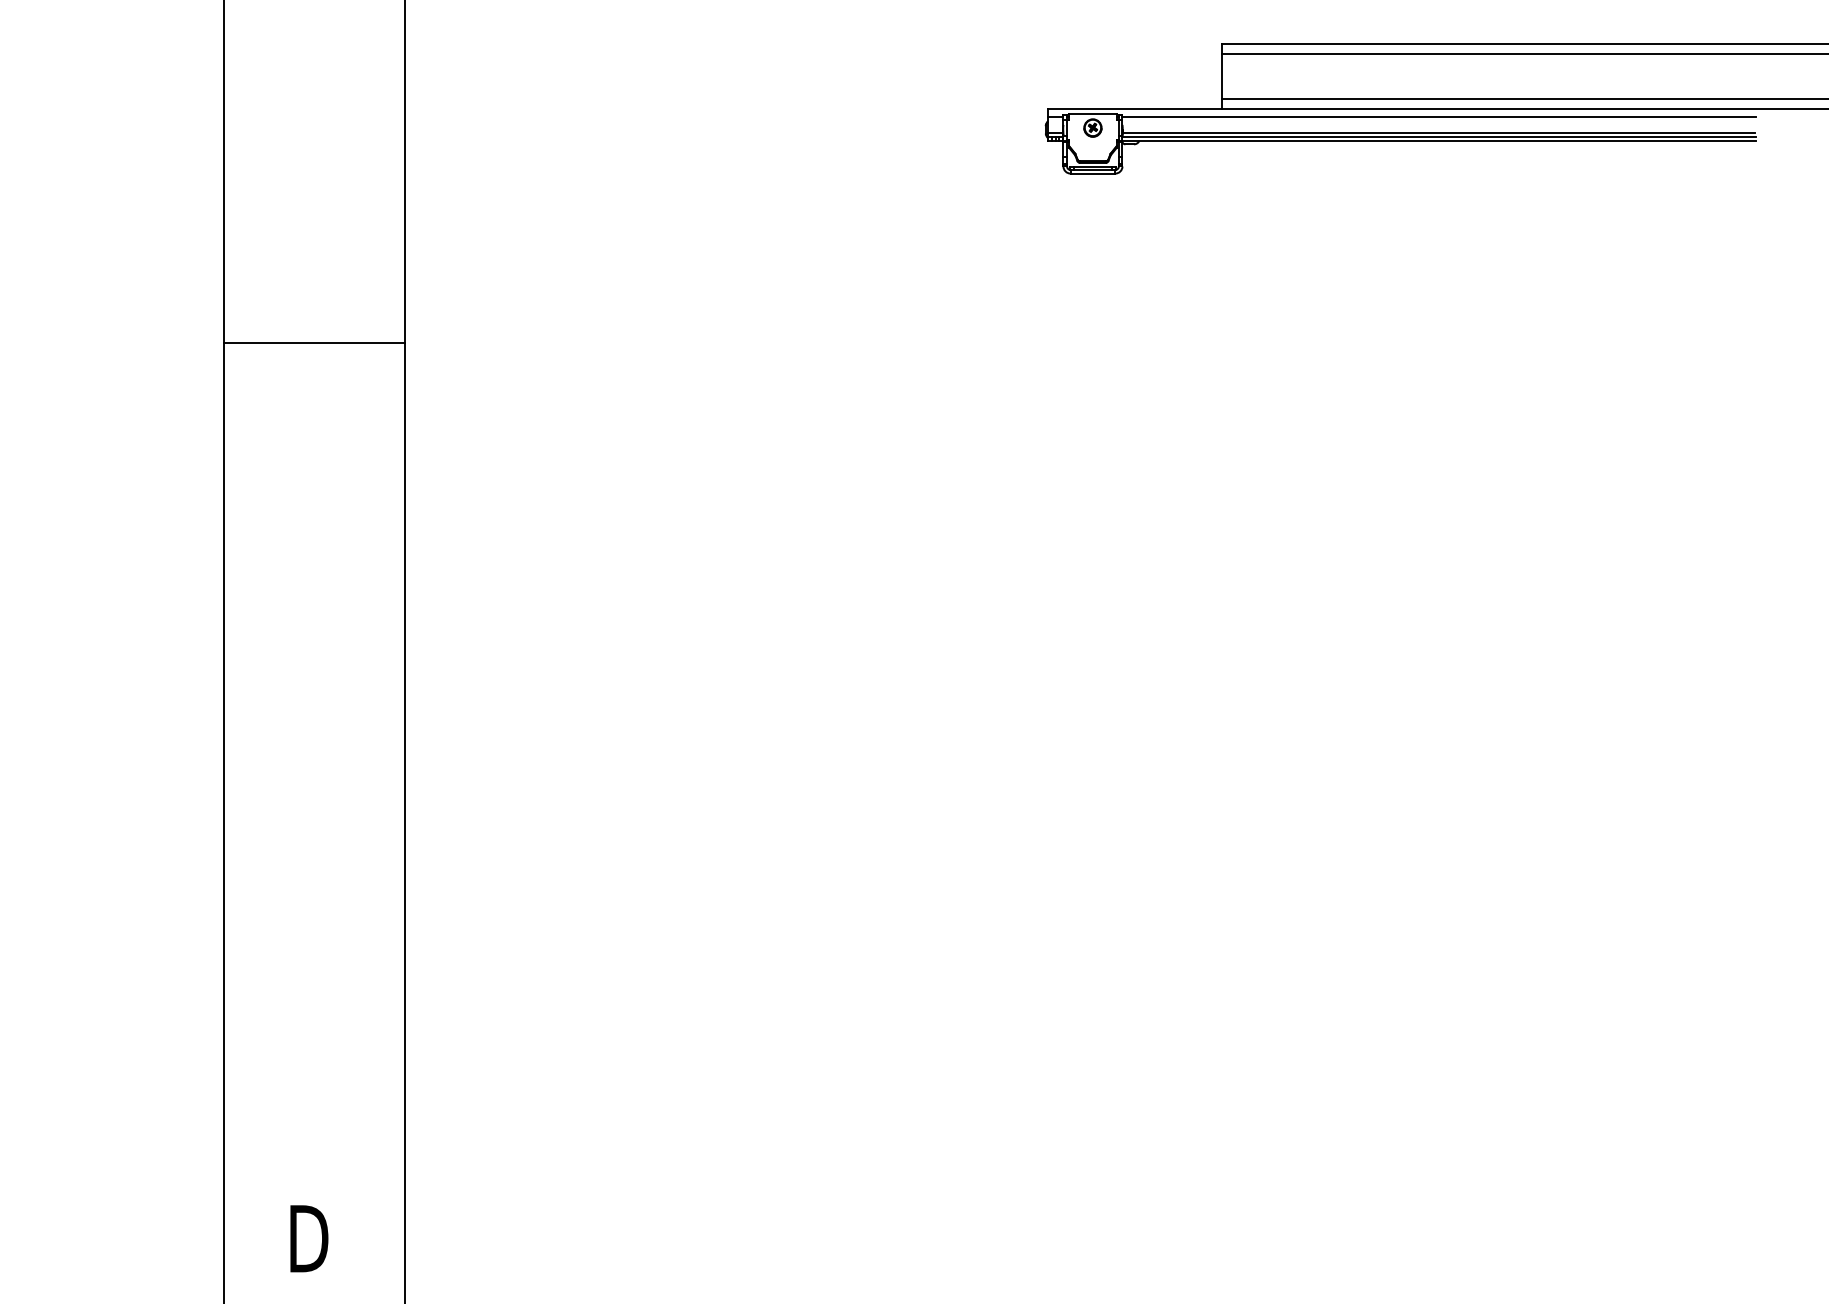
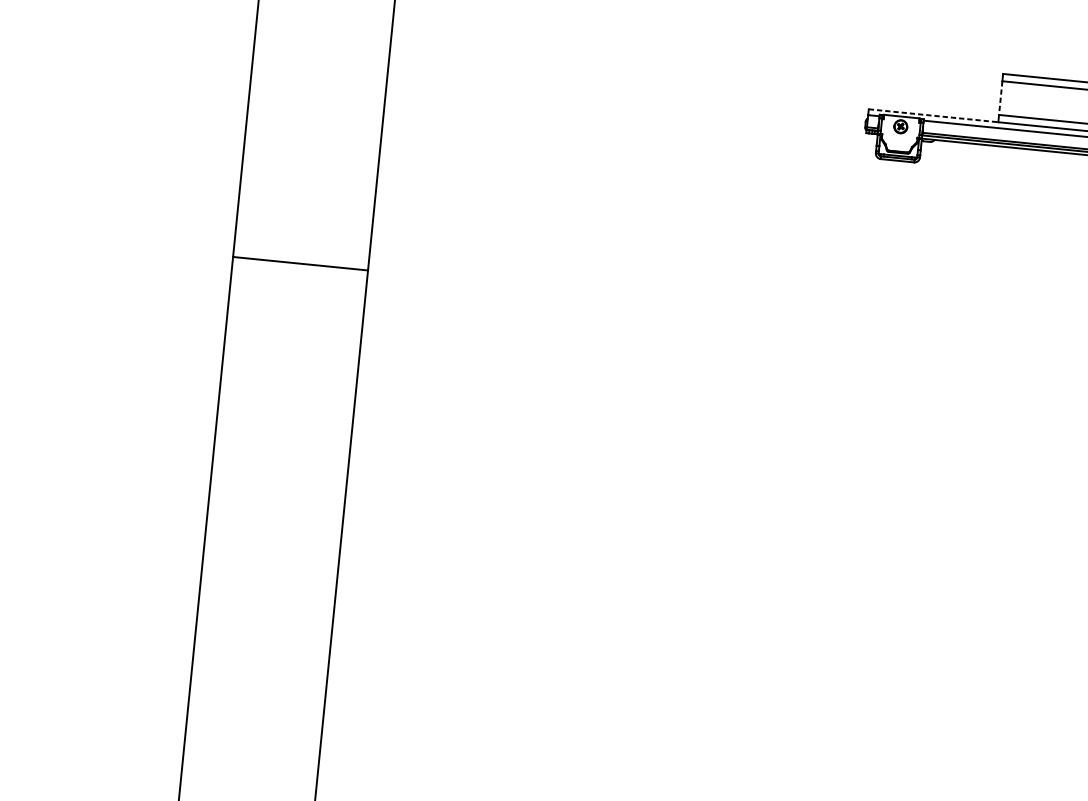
line: (1221, 76) -> (1000, 97), solid -> dashed
line: (1134, 109) -> (933, 116), solid -> dashed
line: (314, 343) -> (300, 263), moved

